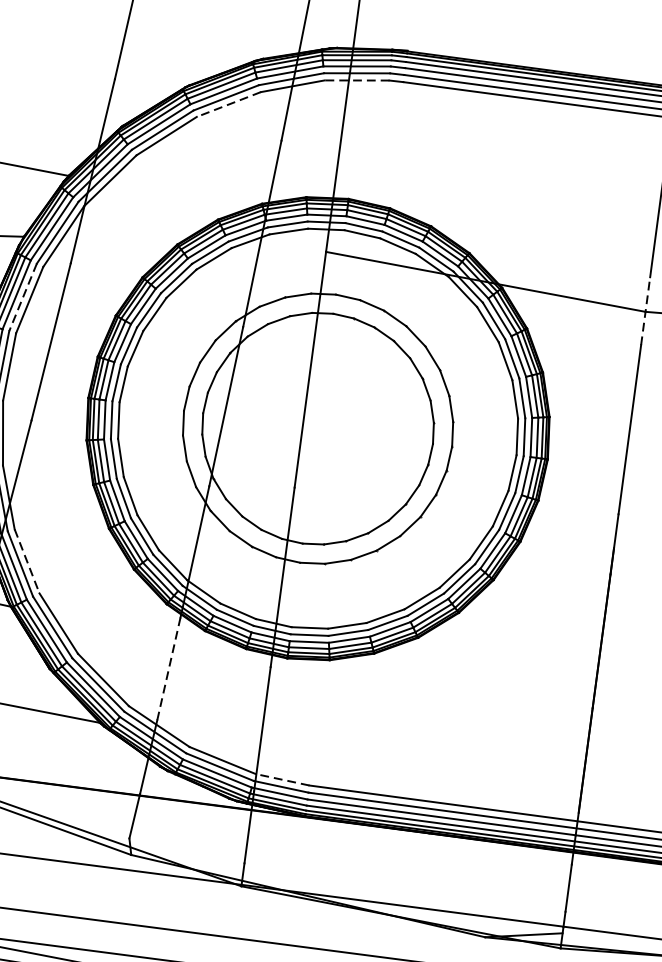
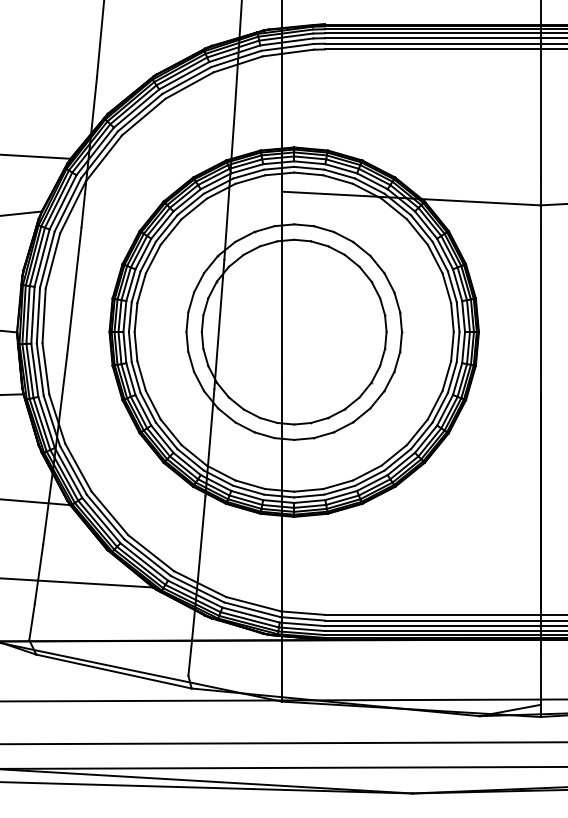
line: (357, 81) -> (288, 53), dashed -> solid
line: (228, 104) -> (189, 85), dashed -> solid
line: (23, 298) -> (47, 260), dashed -> solid
line: (645, 310) -> (540, 204), dashed -> solid
line: (27, 562) -> (78, 468), dashed -> solid
line: (168, 668) -> (201, 537), dashed -> solid
line: (282, 780) -> (303, 613), dashed -> solid

